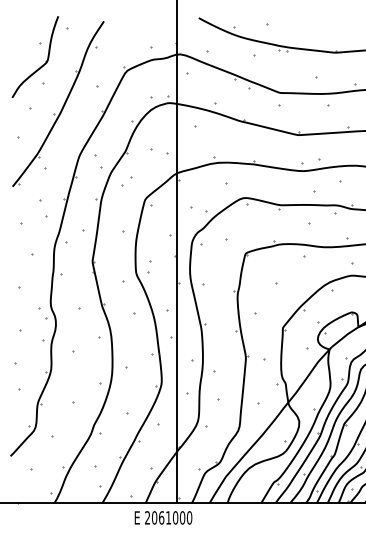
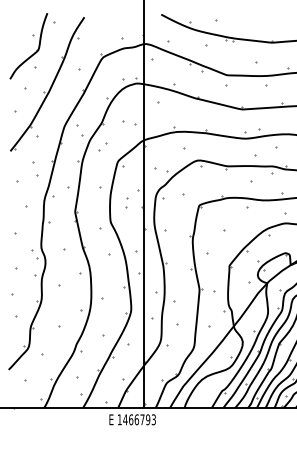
part: (149, 267) -> (126, 202), moved
text: (168, 517) -> (136, 419), 2061000 -> 1466793

